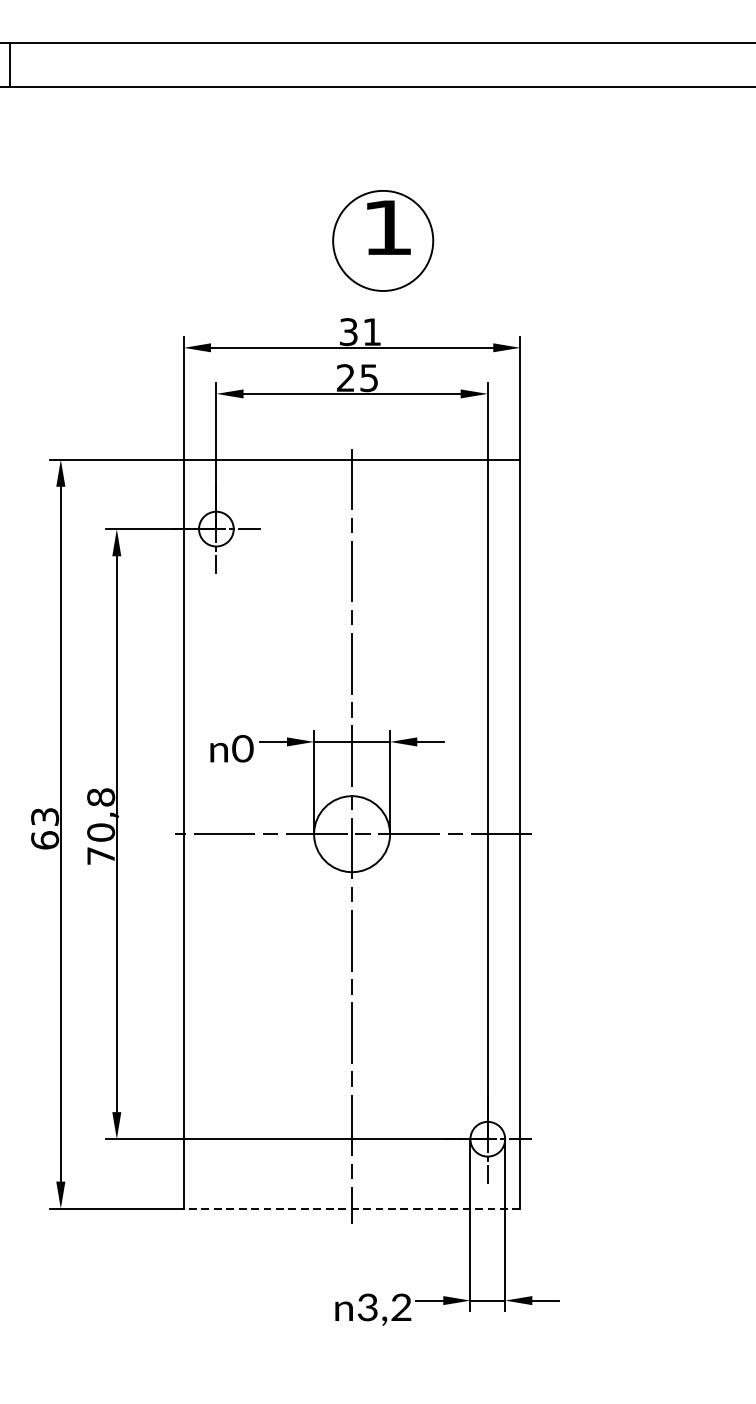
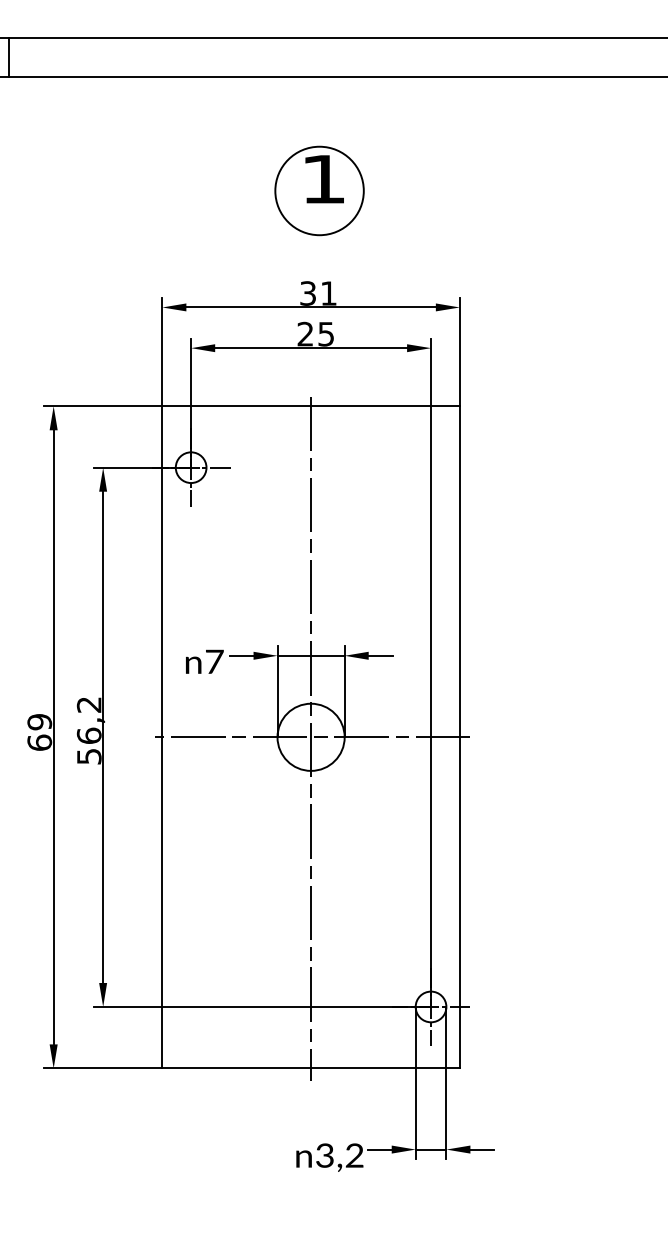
part: (383, 240) -> (319, 190), moved
text: (242, 748) -> (214, 661), 0 -> 7
text: (44, 817) -> (39, 722), 63 -> 69
text: (100, 826) -> (88, 730), 70,8 -> 56,2
line: (352, 1208) -> (311, 1068), dashed -> solid

